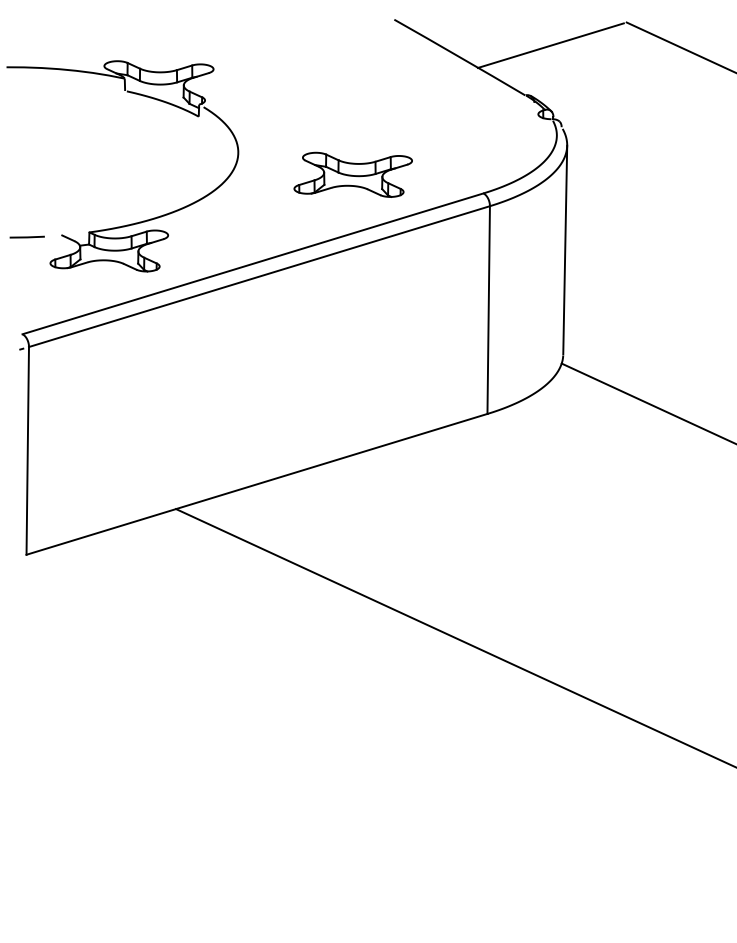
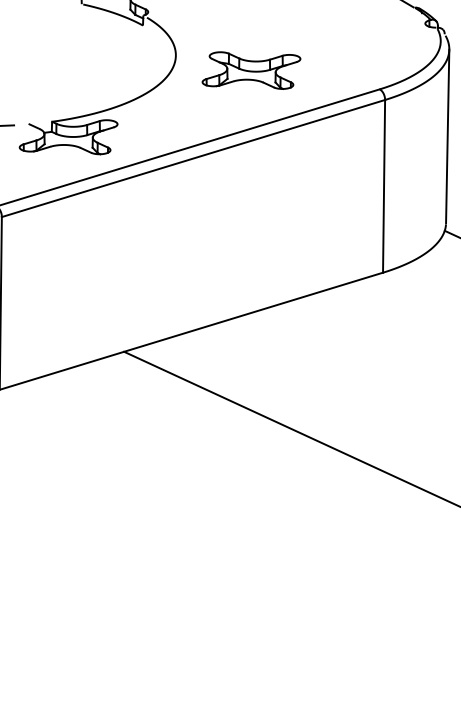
part: (352, 174) -> (250, 70), moved

